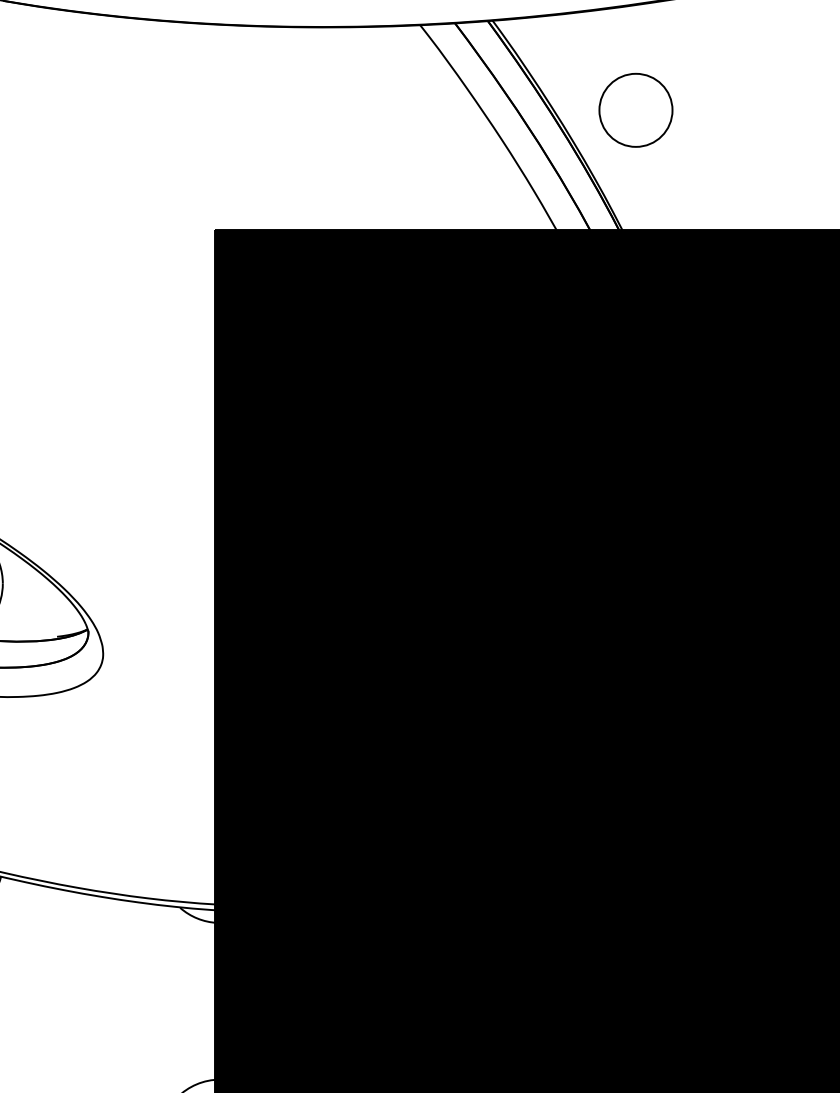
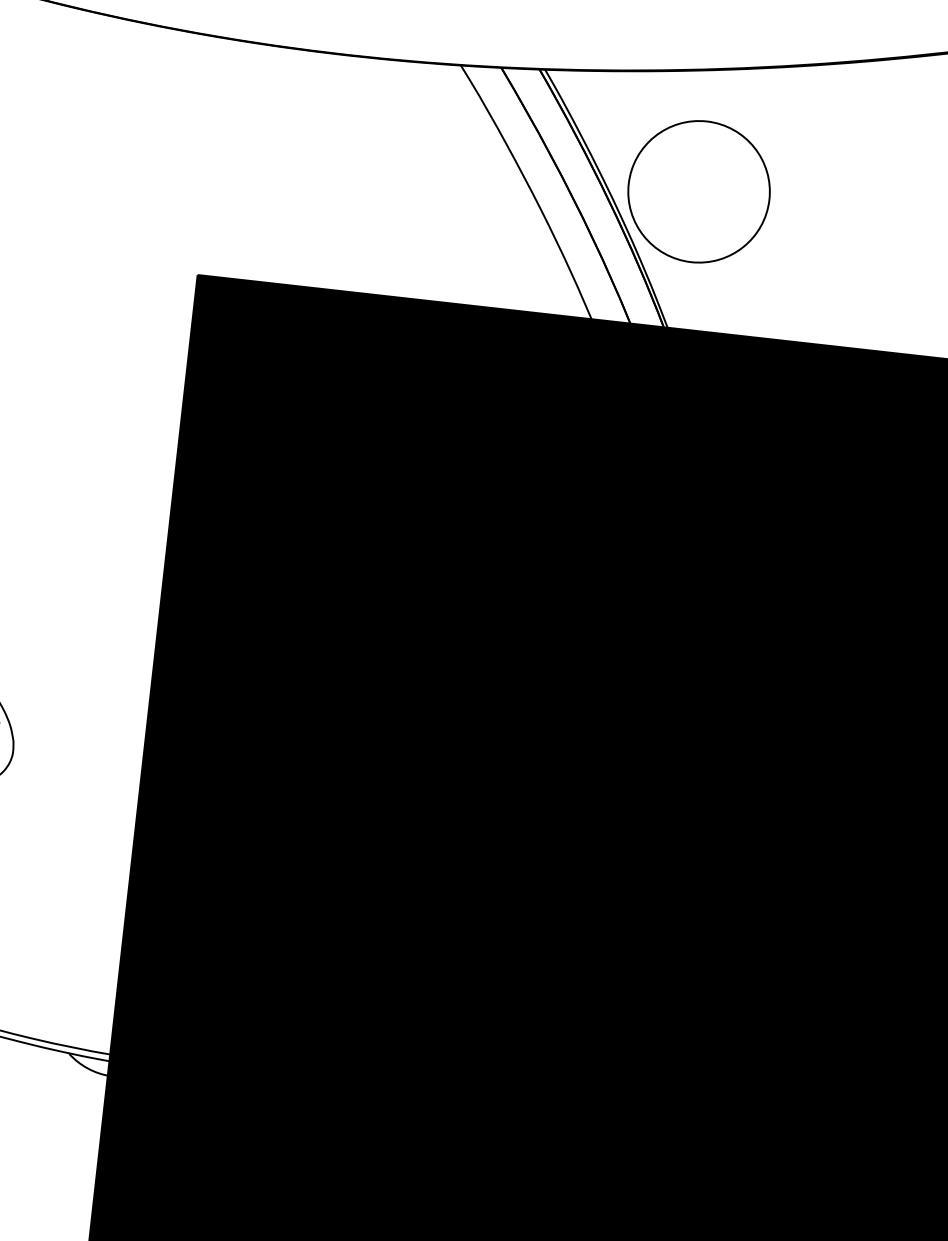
circle: (635, 110) -> (698, 191), size x1.67

